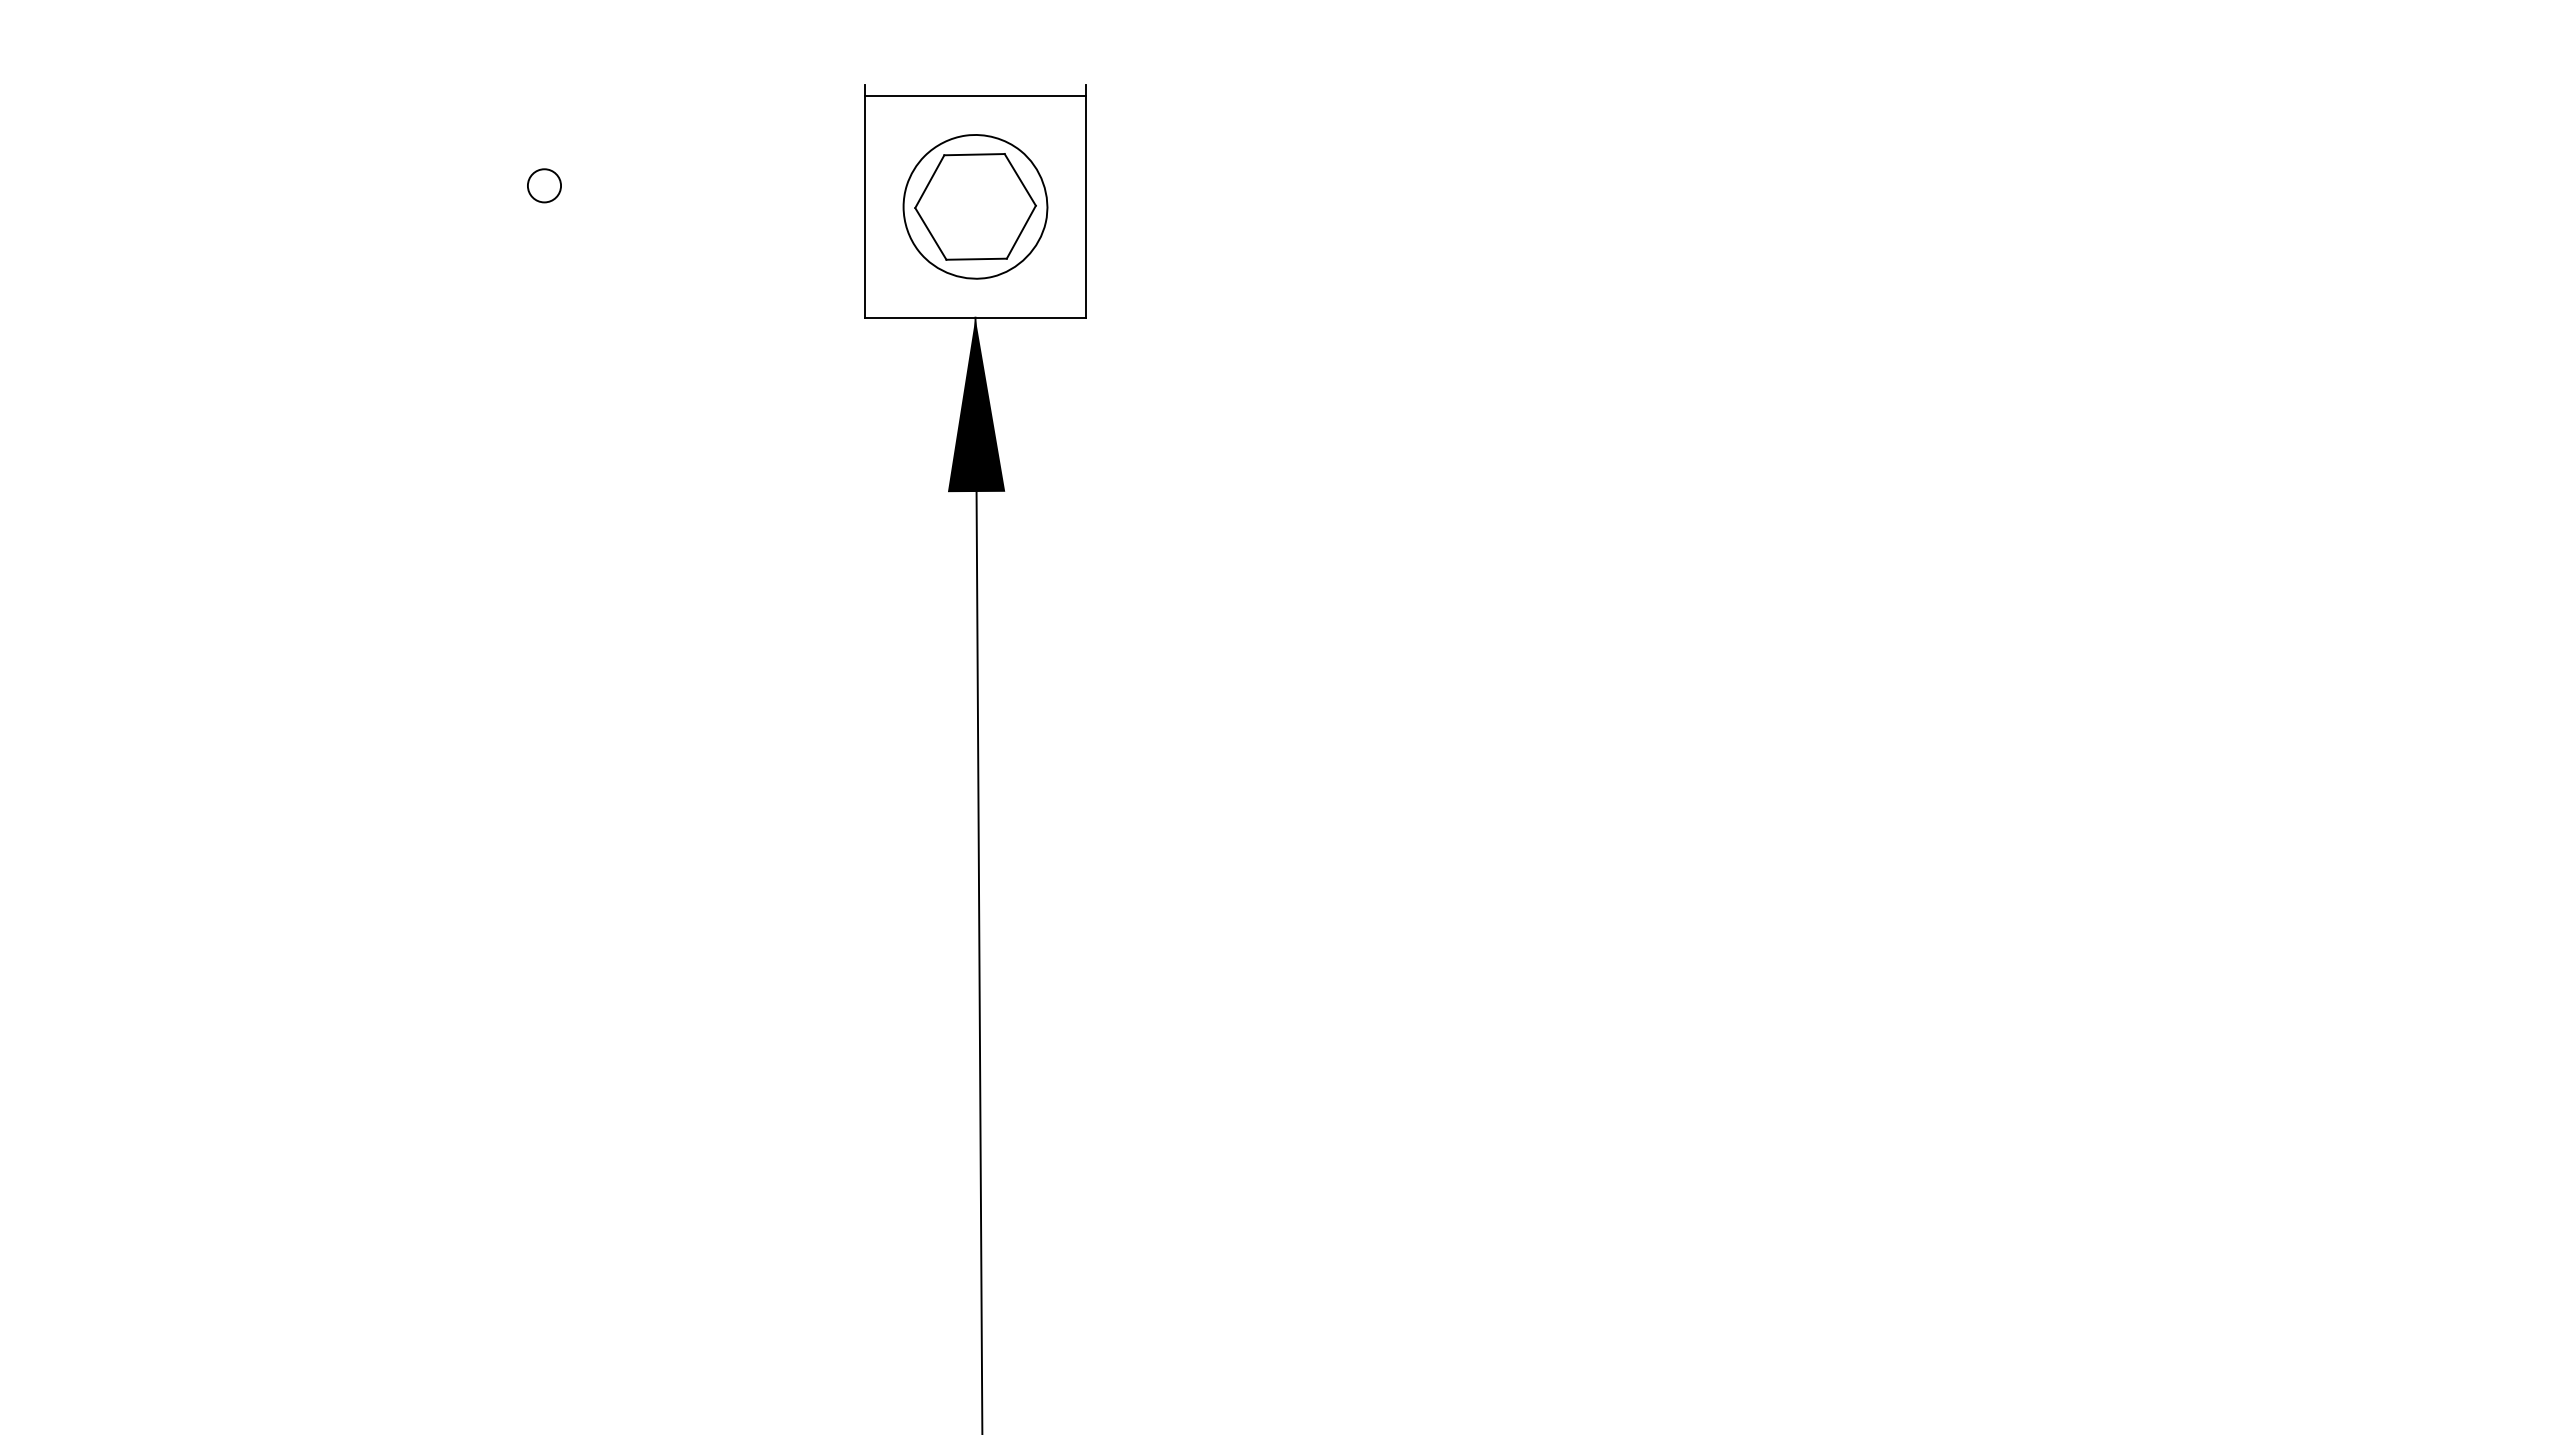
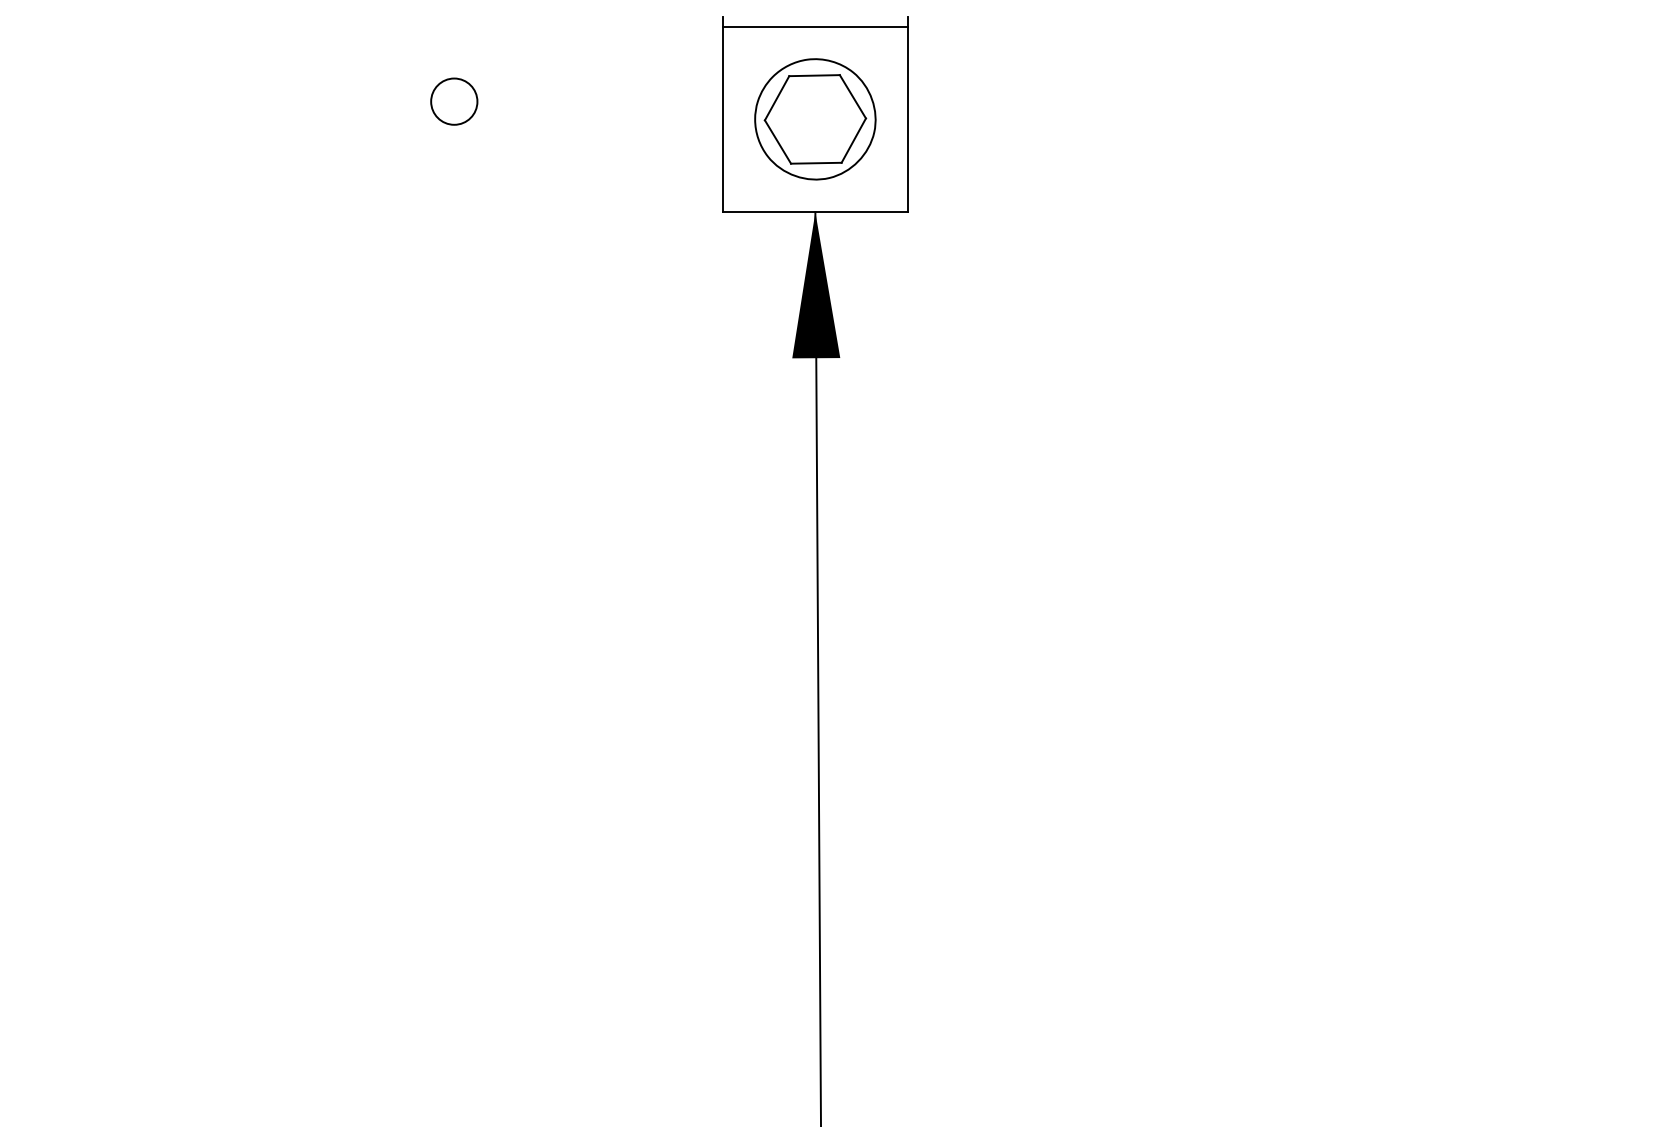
circle: (544, 185) -> (454, 101), size x1.67

